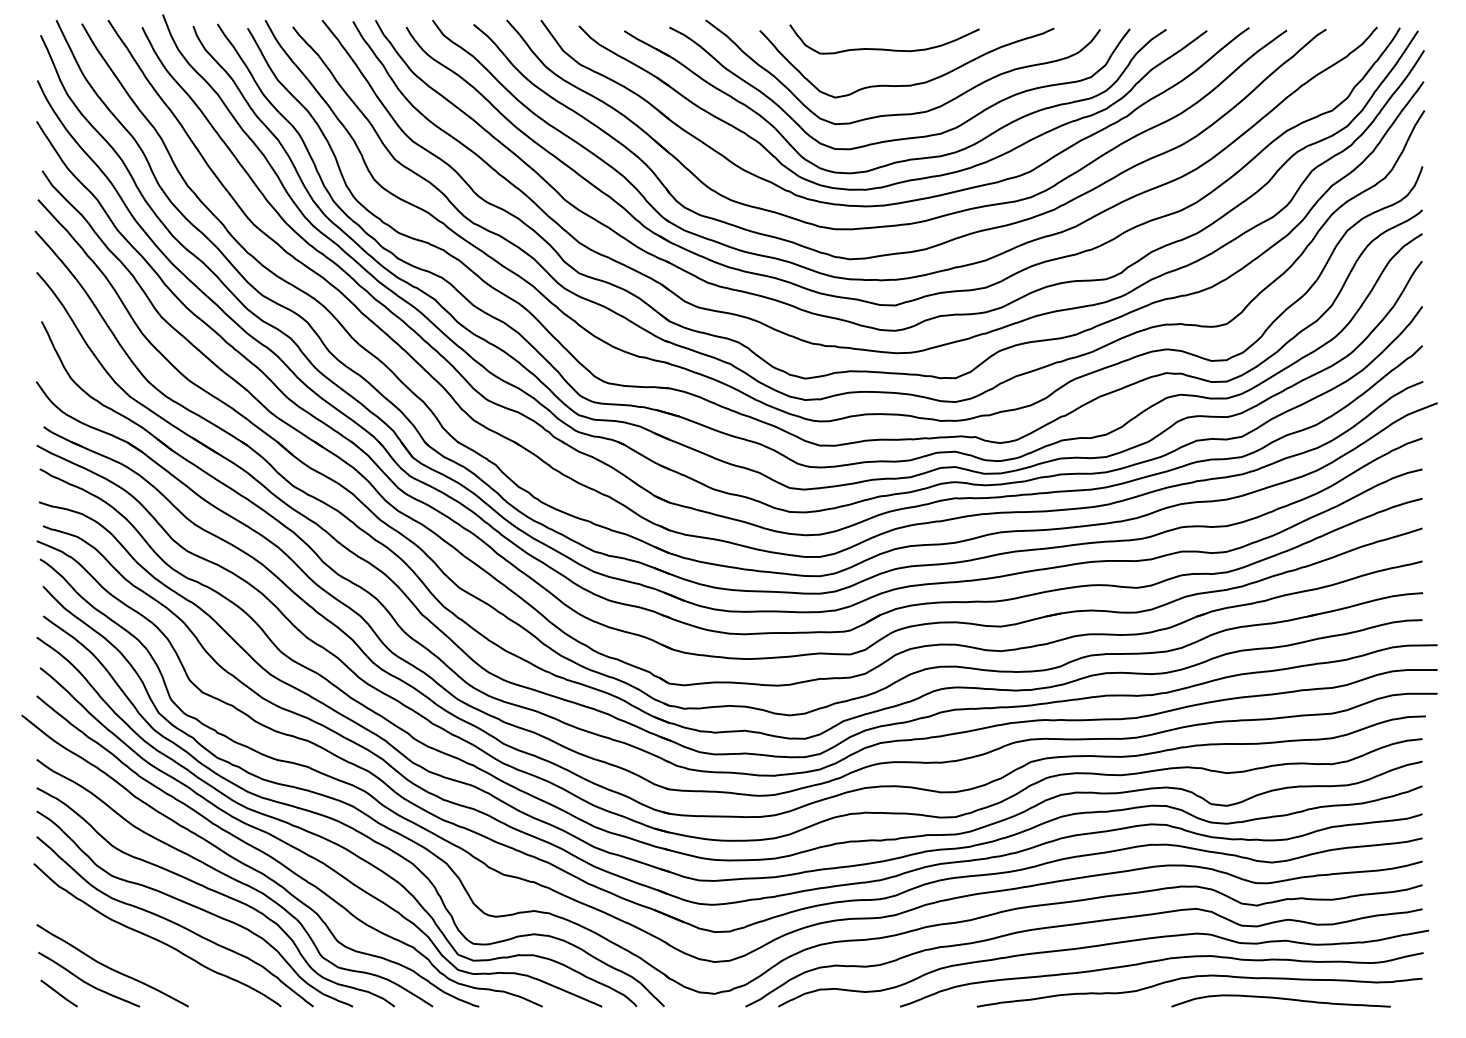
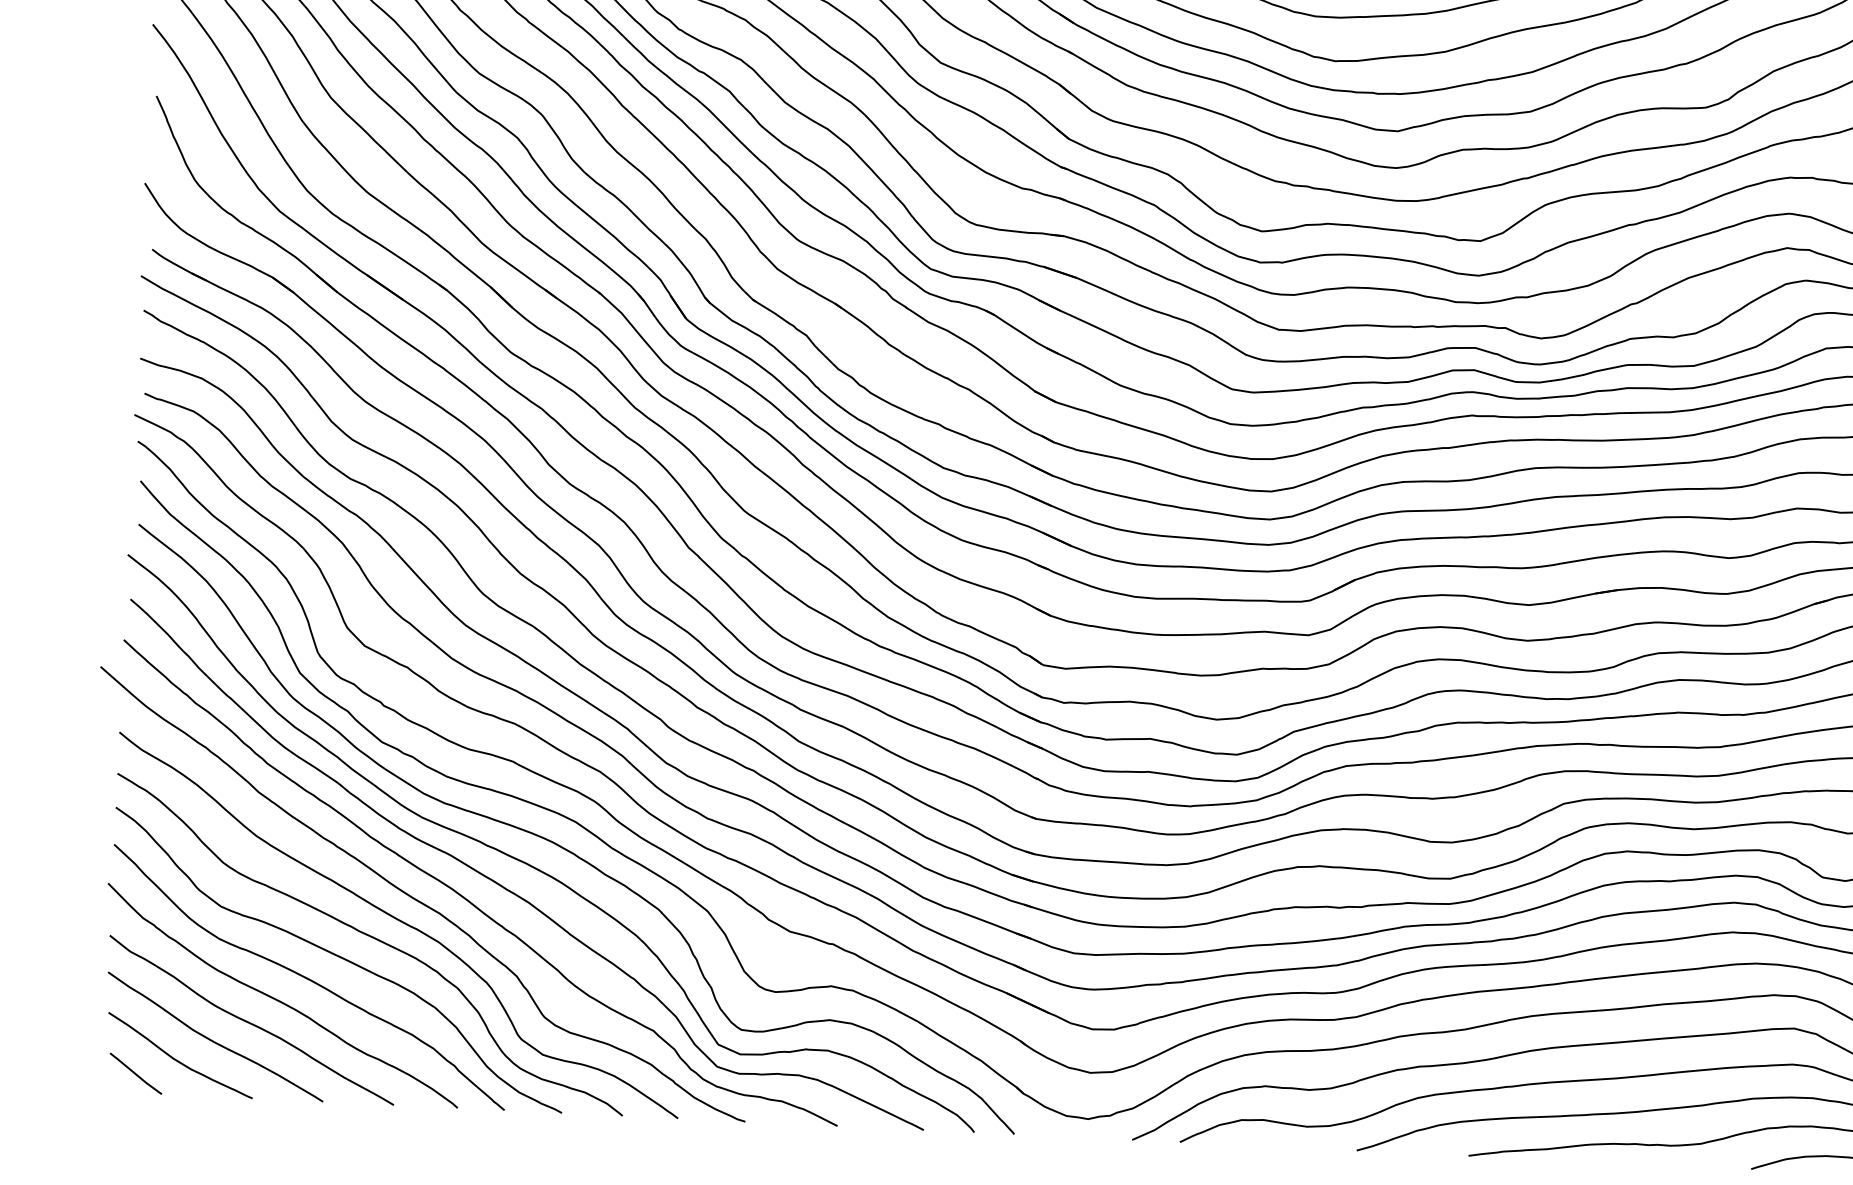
curve: (136, 954) -> (250, 1022), added

